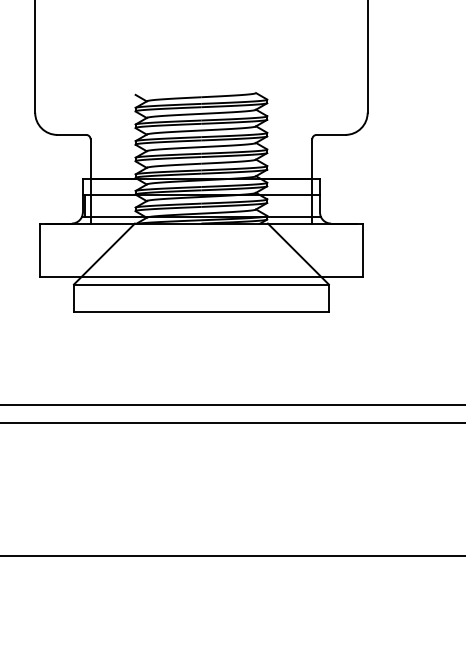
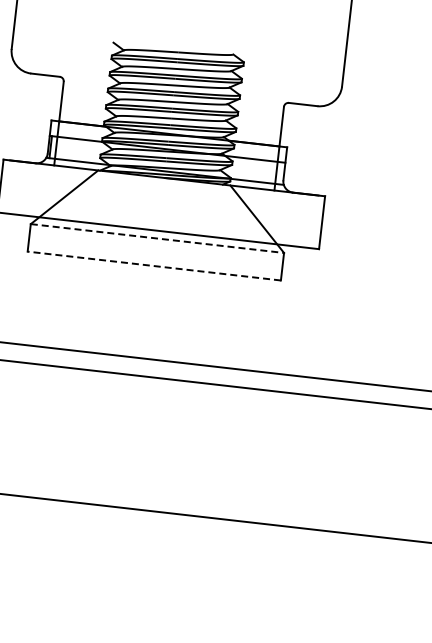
line: (201, 284) -> (157, 238), solid -> dashed
line: (200, 312) -> (153, 266), solid -> dashed

